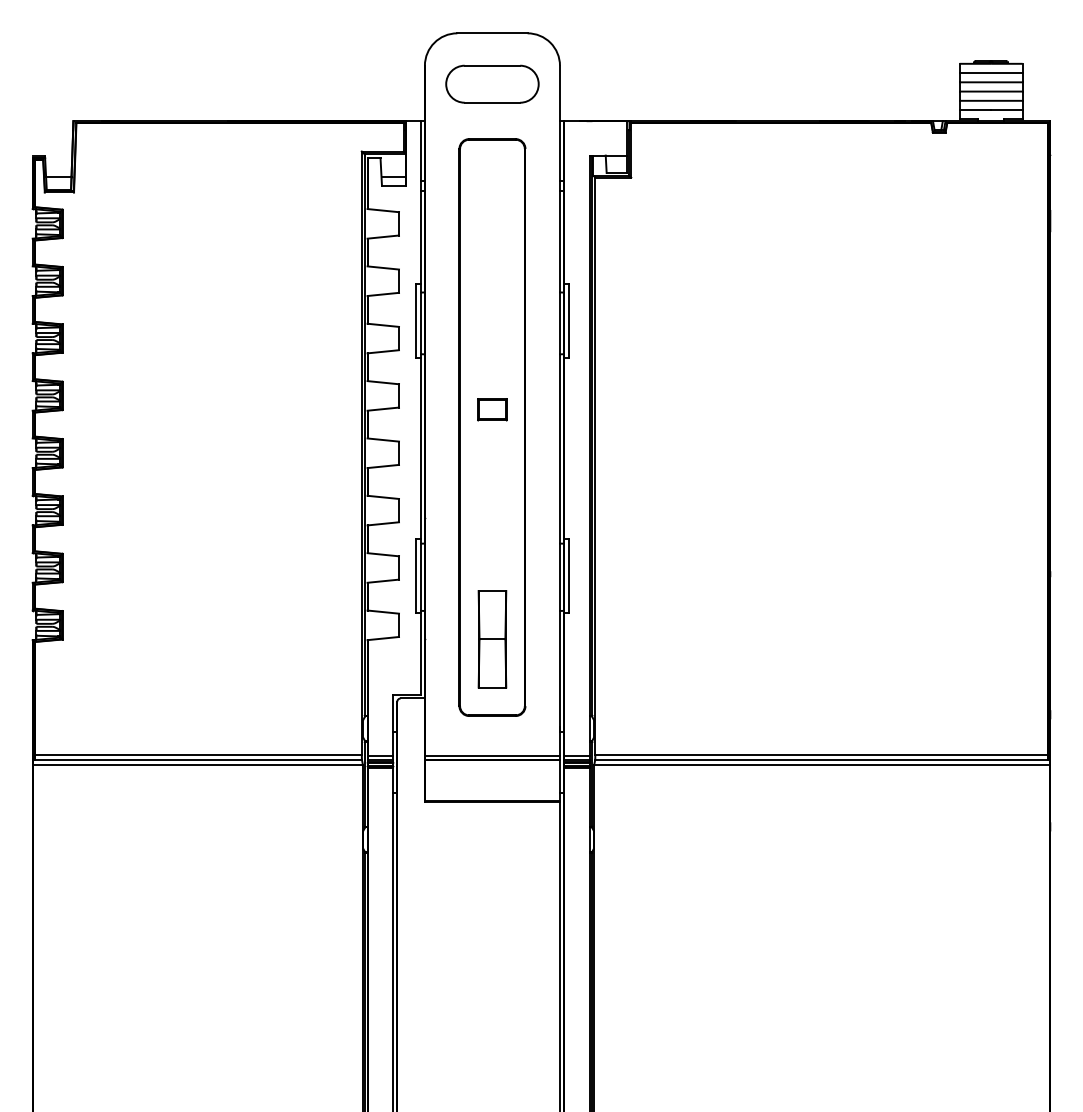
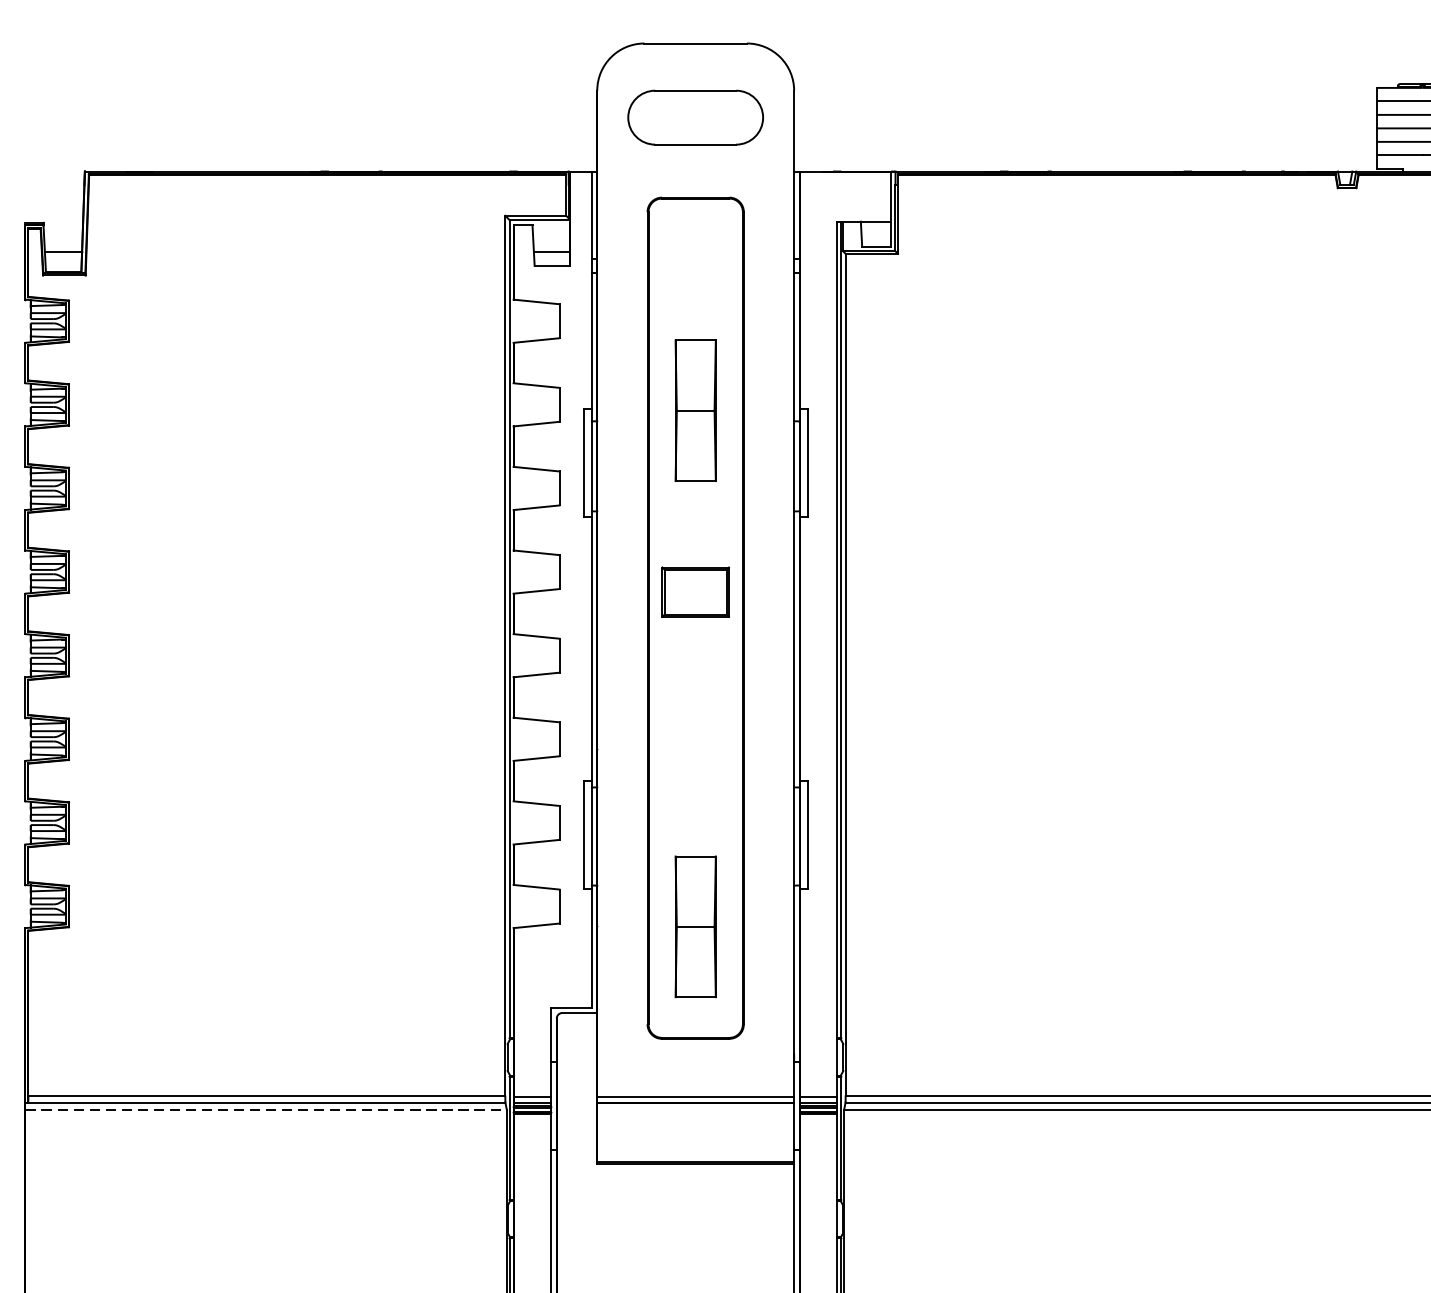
part: (492, 285) -> (695, 411), added
part: (492, 409) -> (695, 591), size x1.6
line: (198, 765) -> (267, 1110), solid -> dashed

